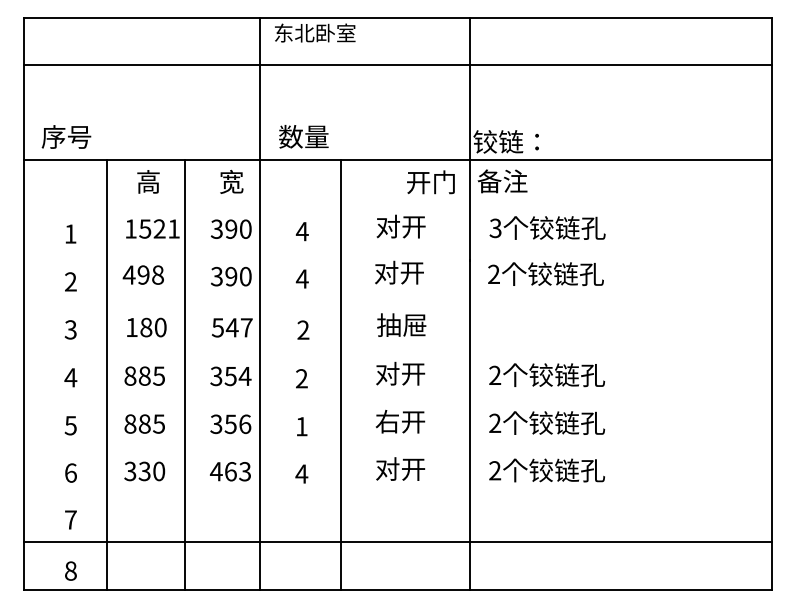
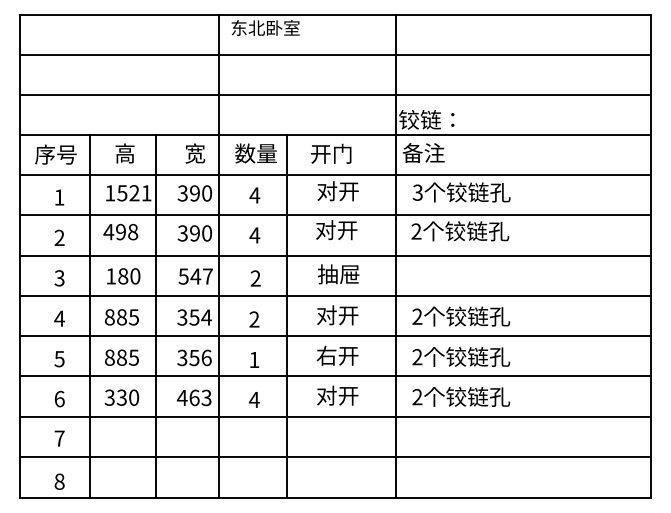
line: (398, 113) -> (335, 95), added
text: (65, 136) -> (55, 154), moved
text: (303, 136) -> (255, 153), moved
text: (431, 181) -> (331, 153), moved
line: (398, 207) -> (335, 175), added
line: (398, 255) -> (335, 215), added
line: (398, 302) -> (335, 255), added
line: (398, 350) -> (335, 295), added
line: (398, 398) -> (335, 336), added
line: (398, 445) -> (335, 375), added
line: (398, 493) -> (335, 416), added

